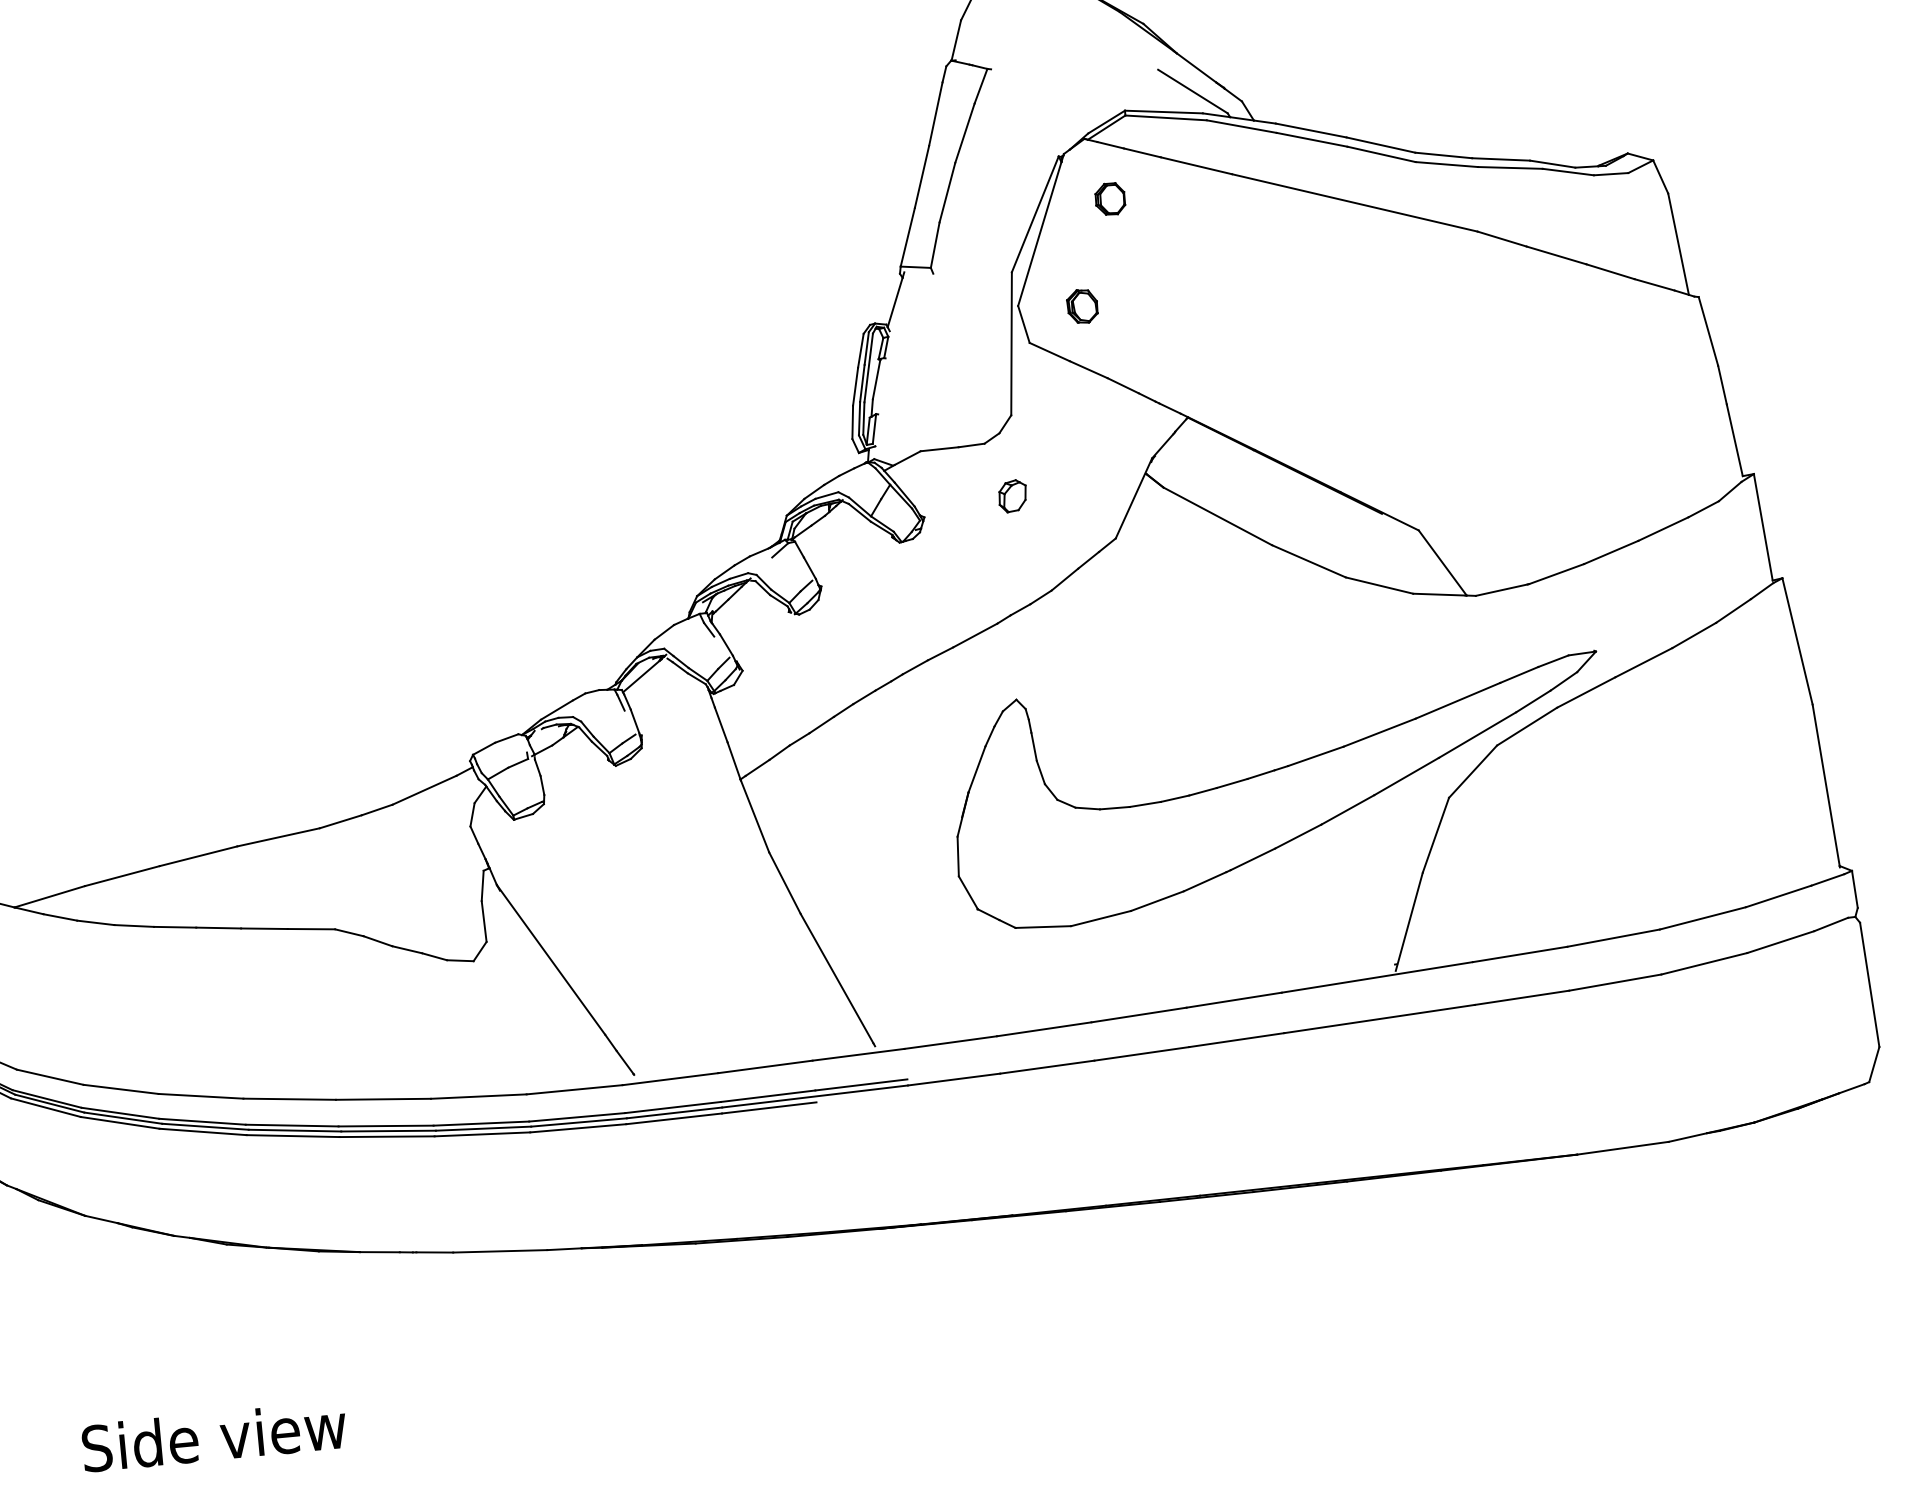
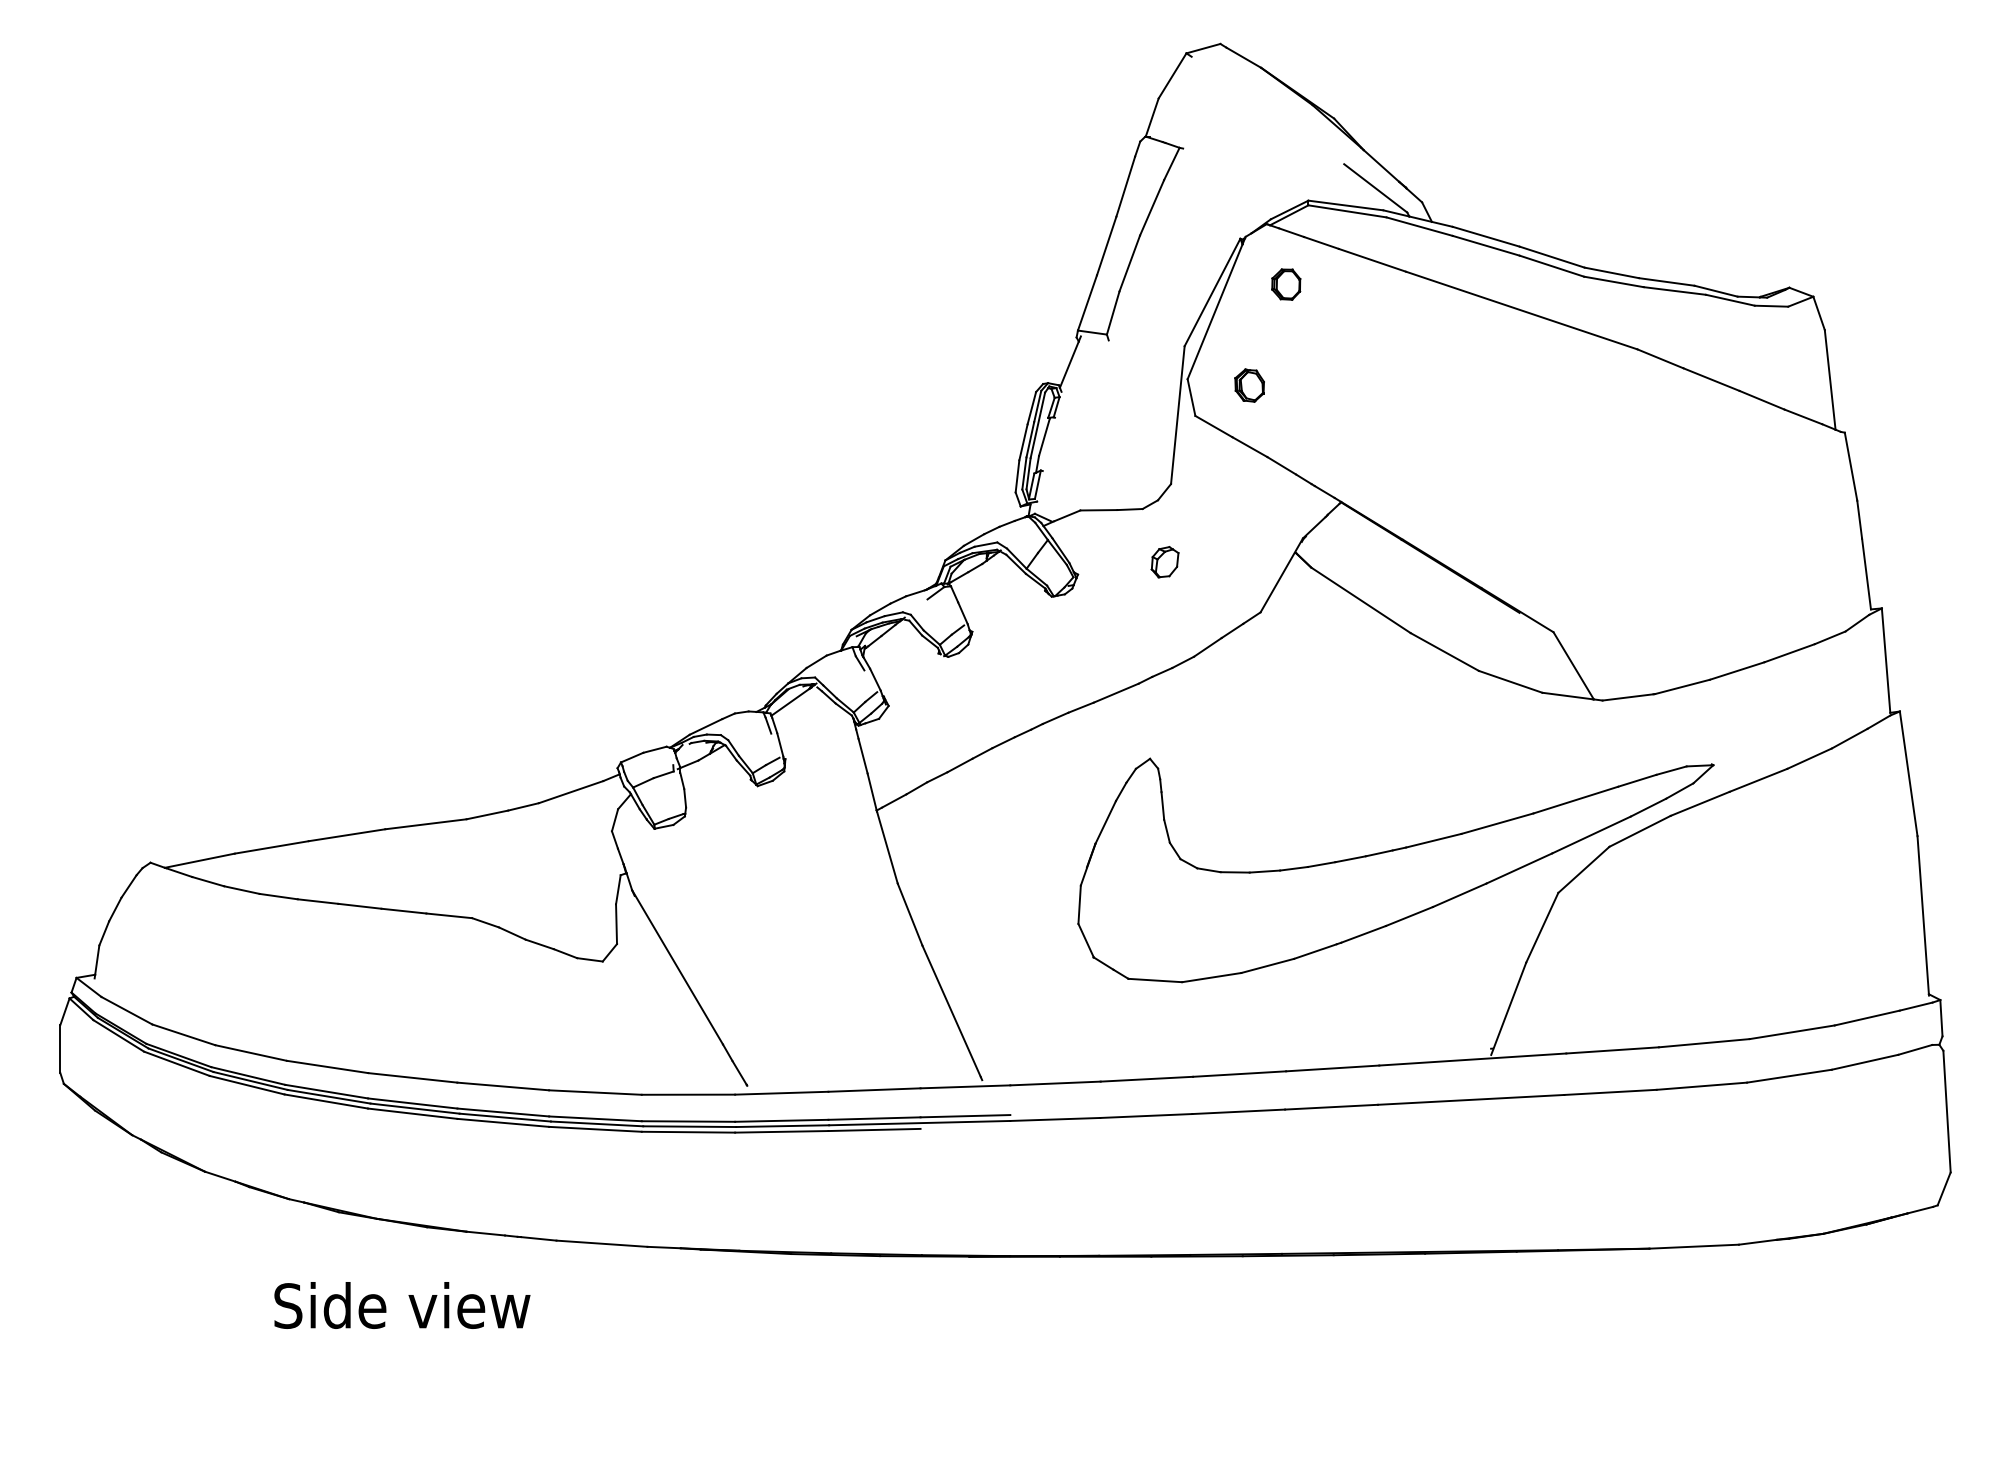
text: (214, 1436) -> (402, 1305), moved

